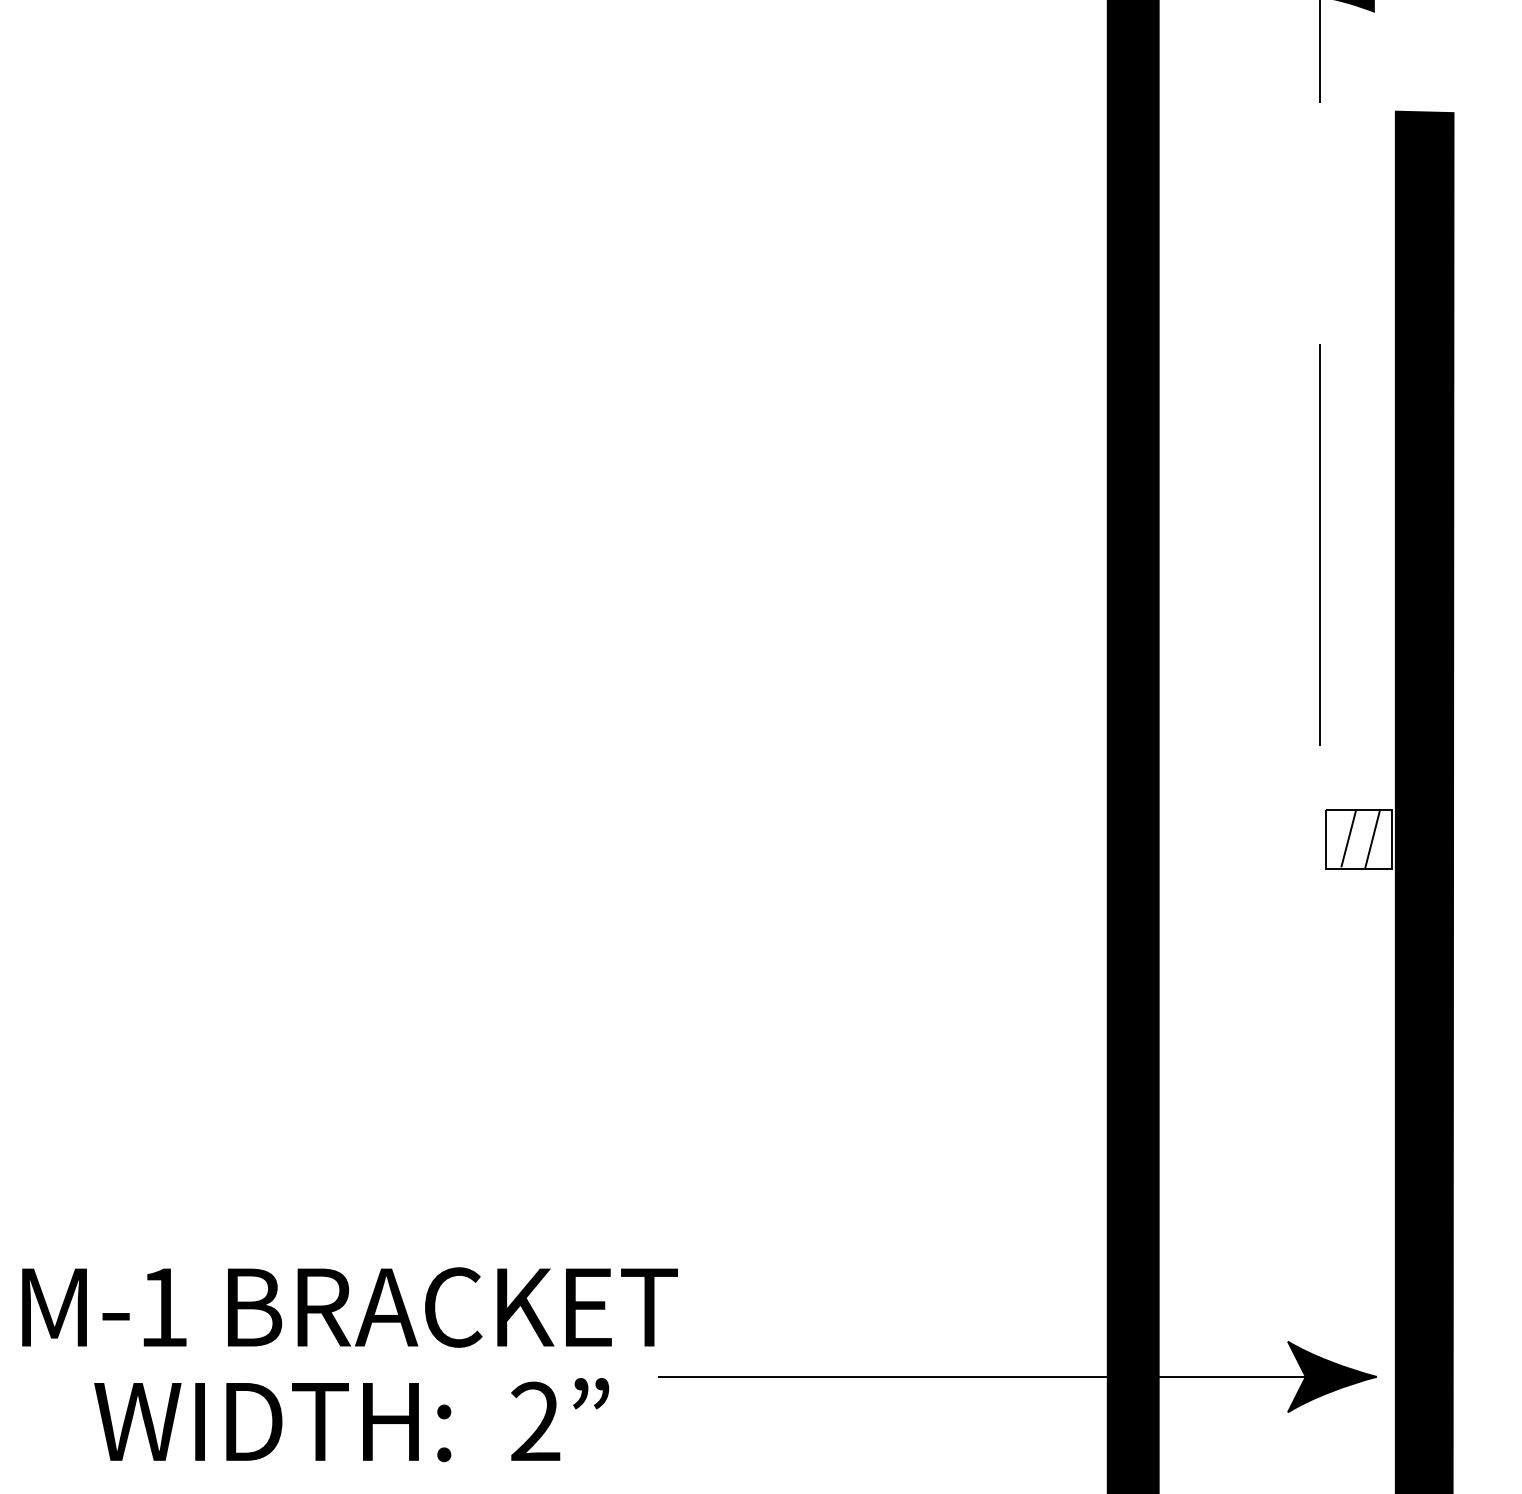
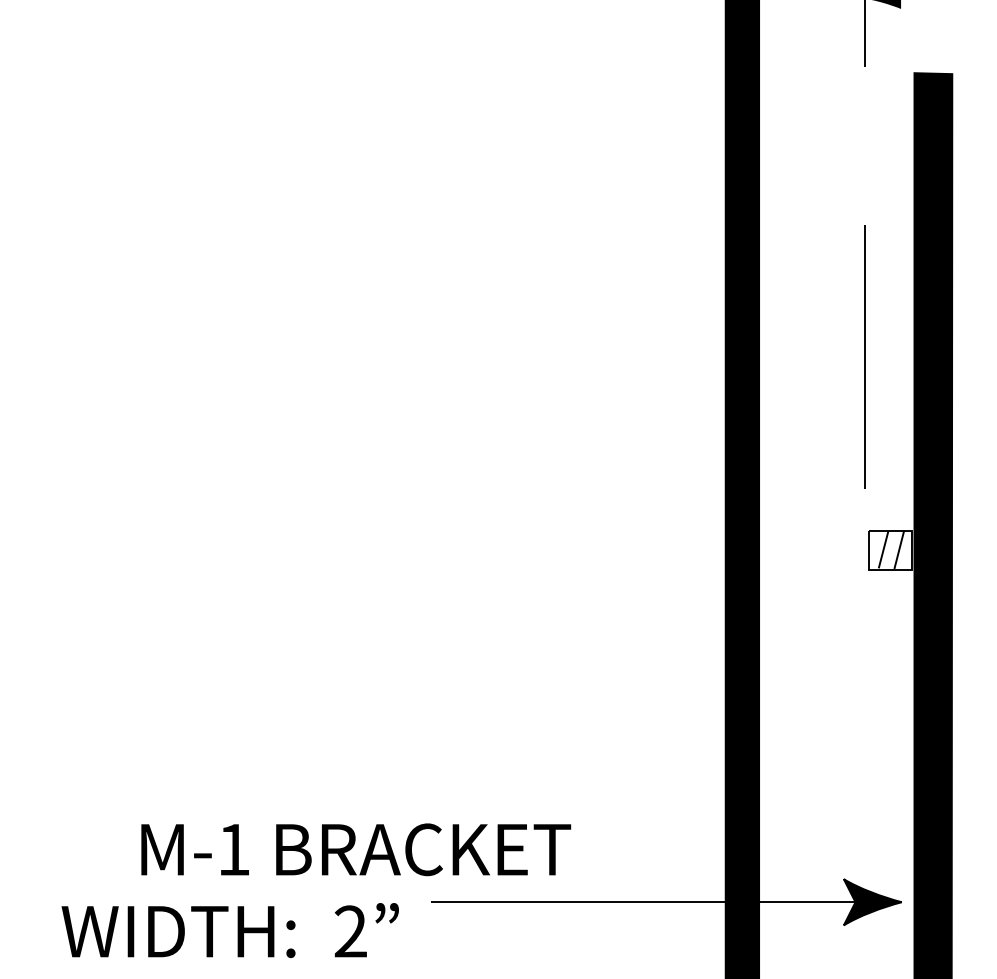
text: (350, 1307) -> (356, 849), moved

